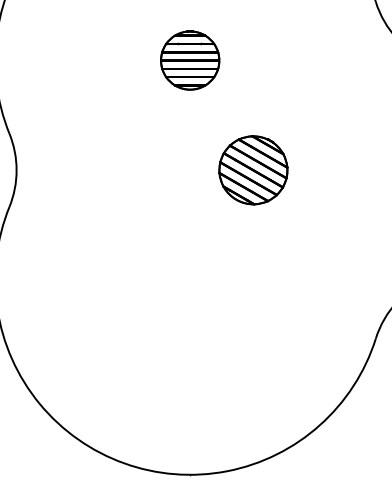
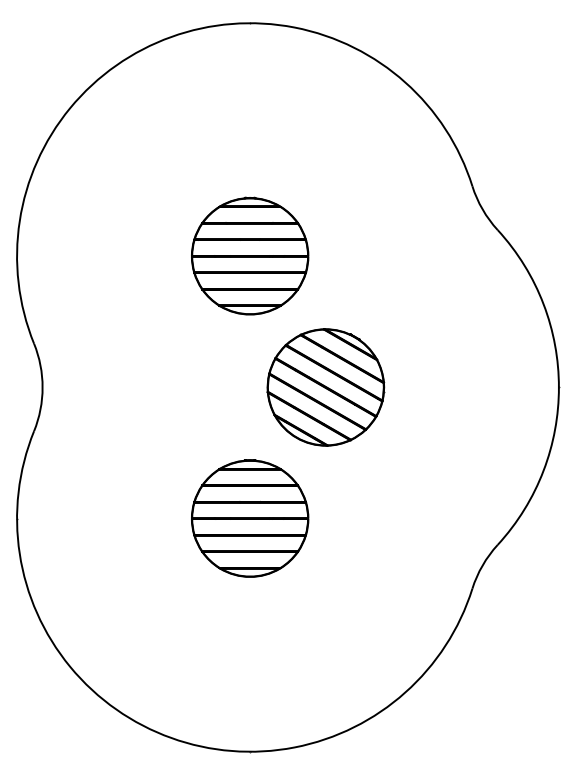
part: (190, 60) -> (250, 255), size x1.67
part: (253, 170) -> (325, 387), size x1.43
part: (190, 279) -> (250, 518), added

